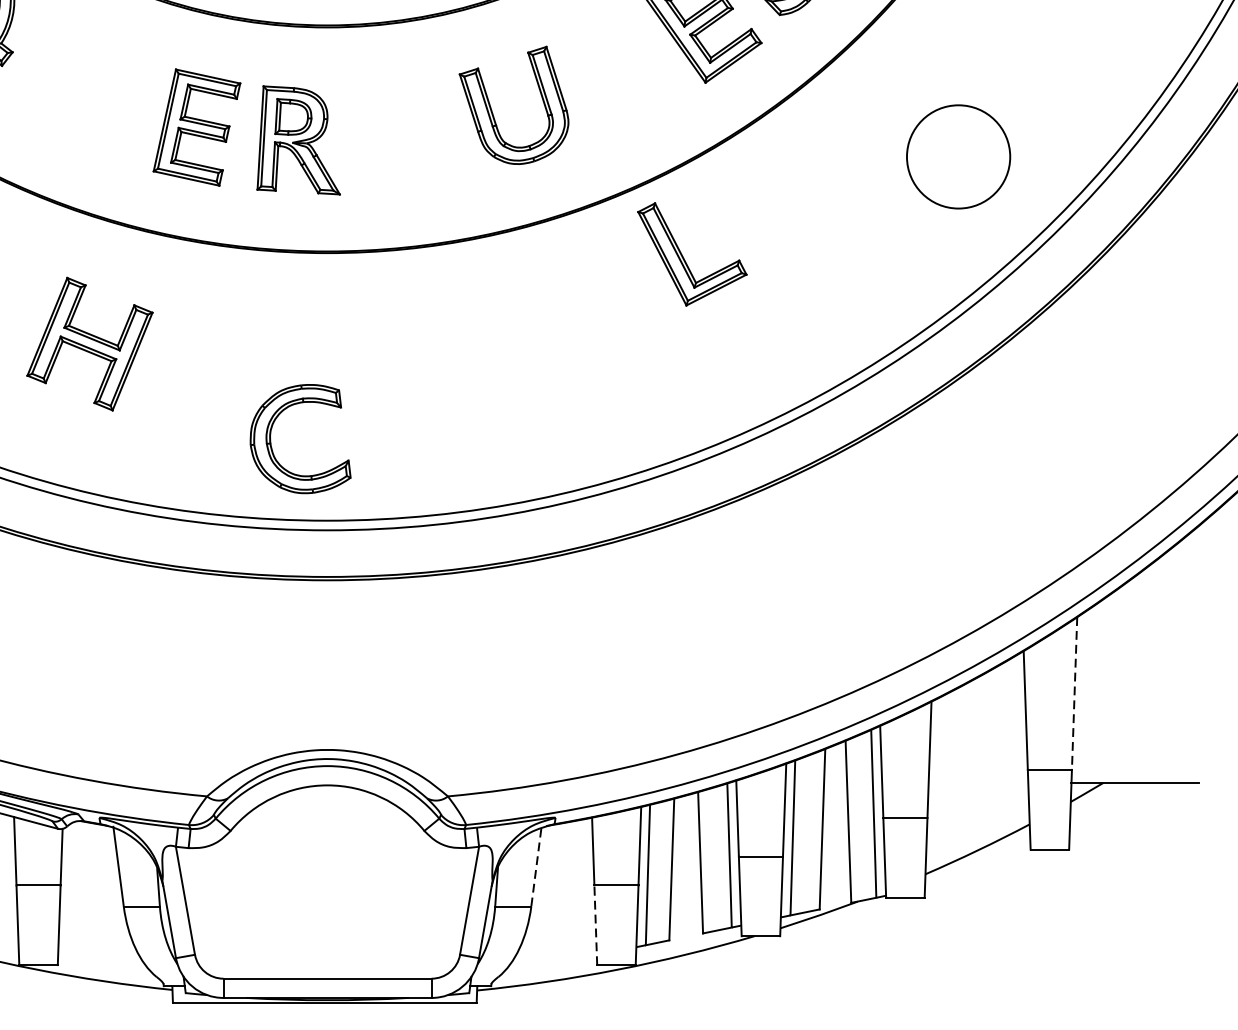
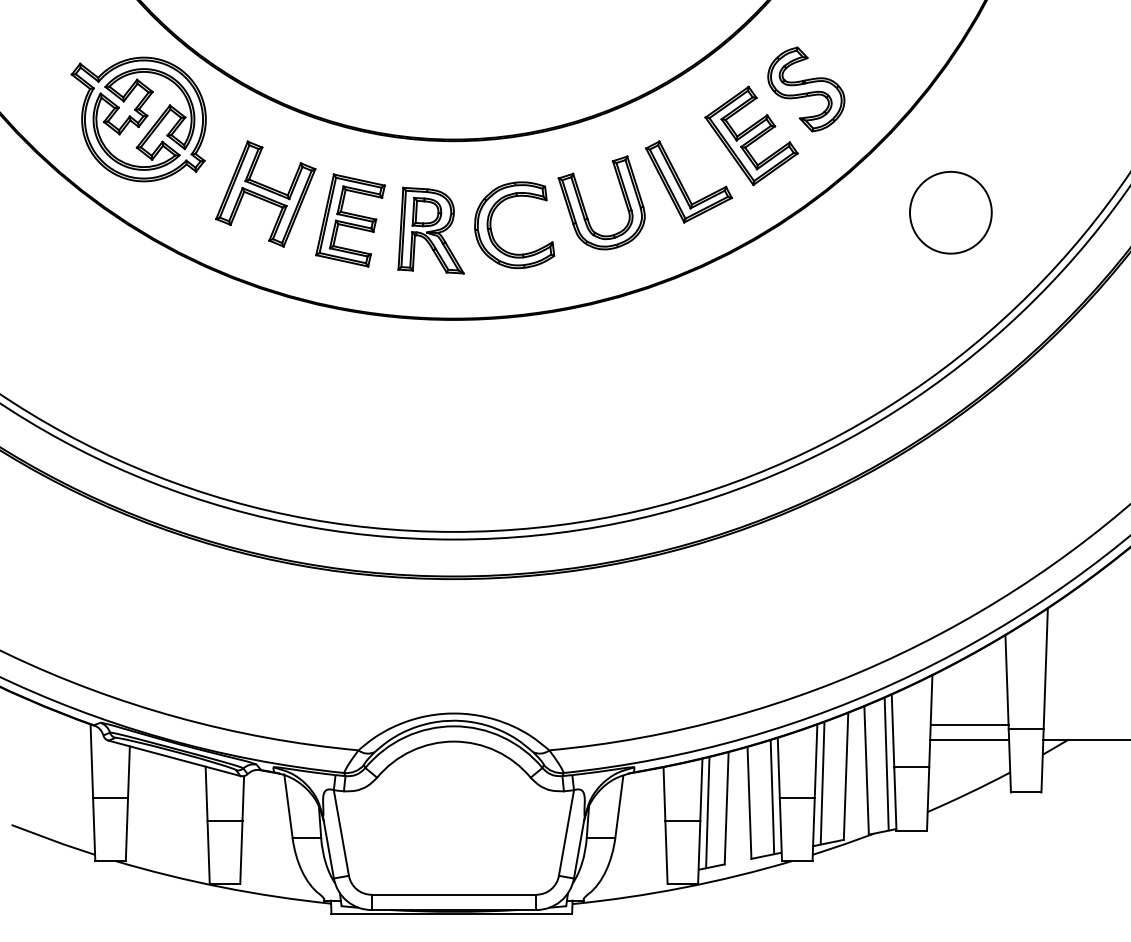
circle: (958, 156) -> (950, 212), moved
part: (685, 258) -> (683, 185), moved
part: (89, 343) -> (265, 193), moved
part: (272, 446) -> (492, 231), moved
line: (1074, 693) -> (1045, 668), dashed -> solid
line: (978, 763) -> (969, 724), added
line: (978, 782) -> (969, 739), added
line: (536, 868) -> (619, 807), dashed -> solid
line: (595, 925) -> (666, 852), dashed -> solid

